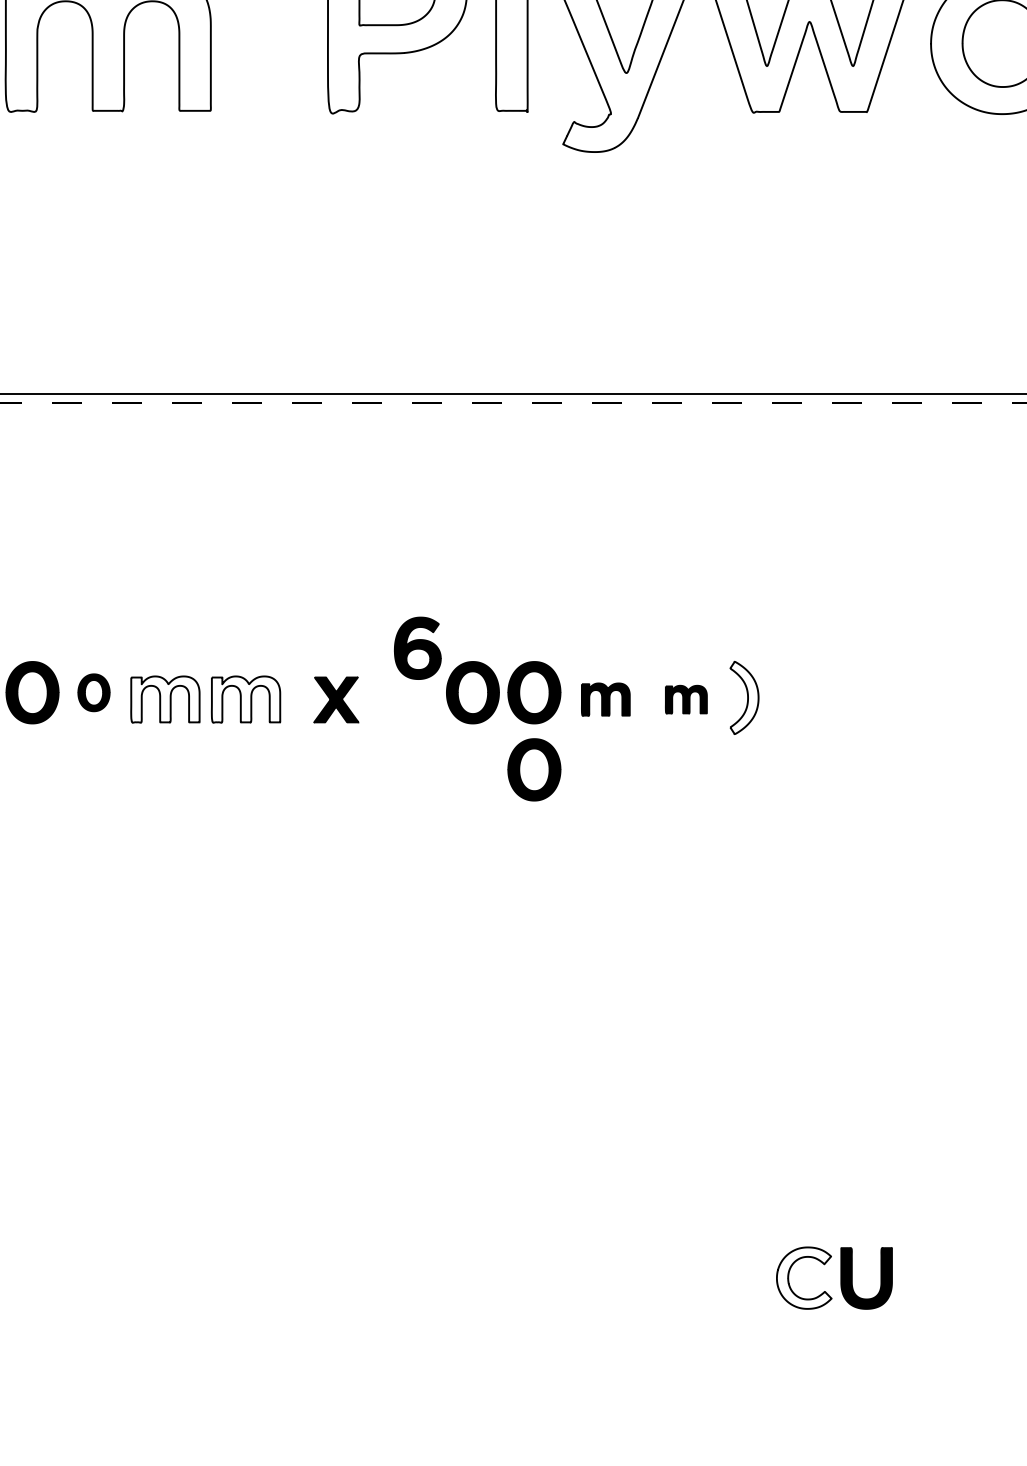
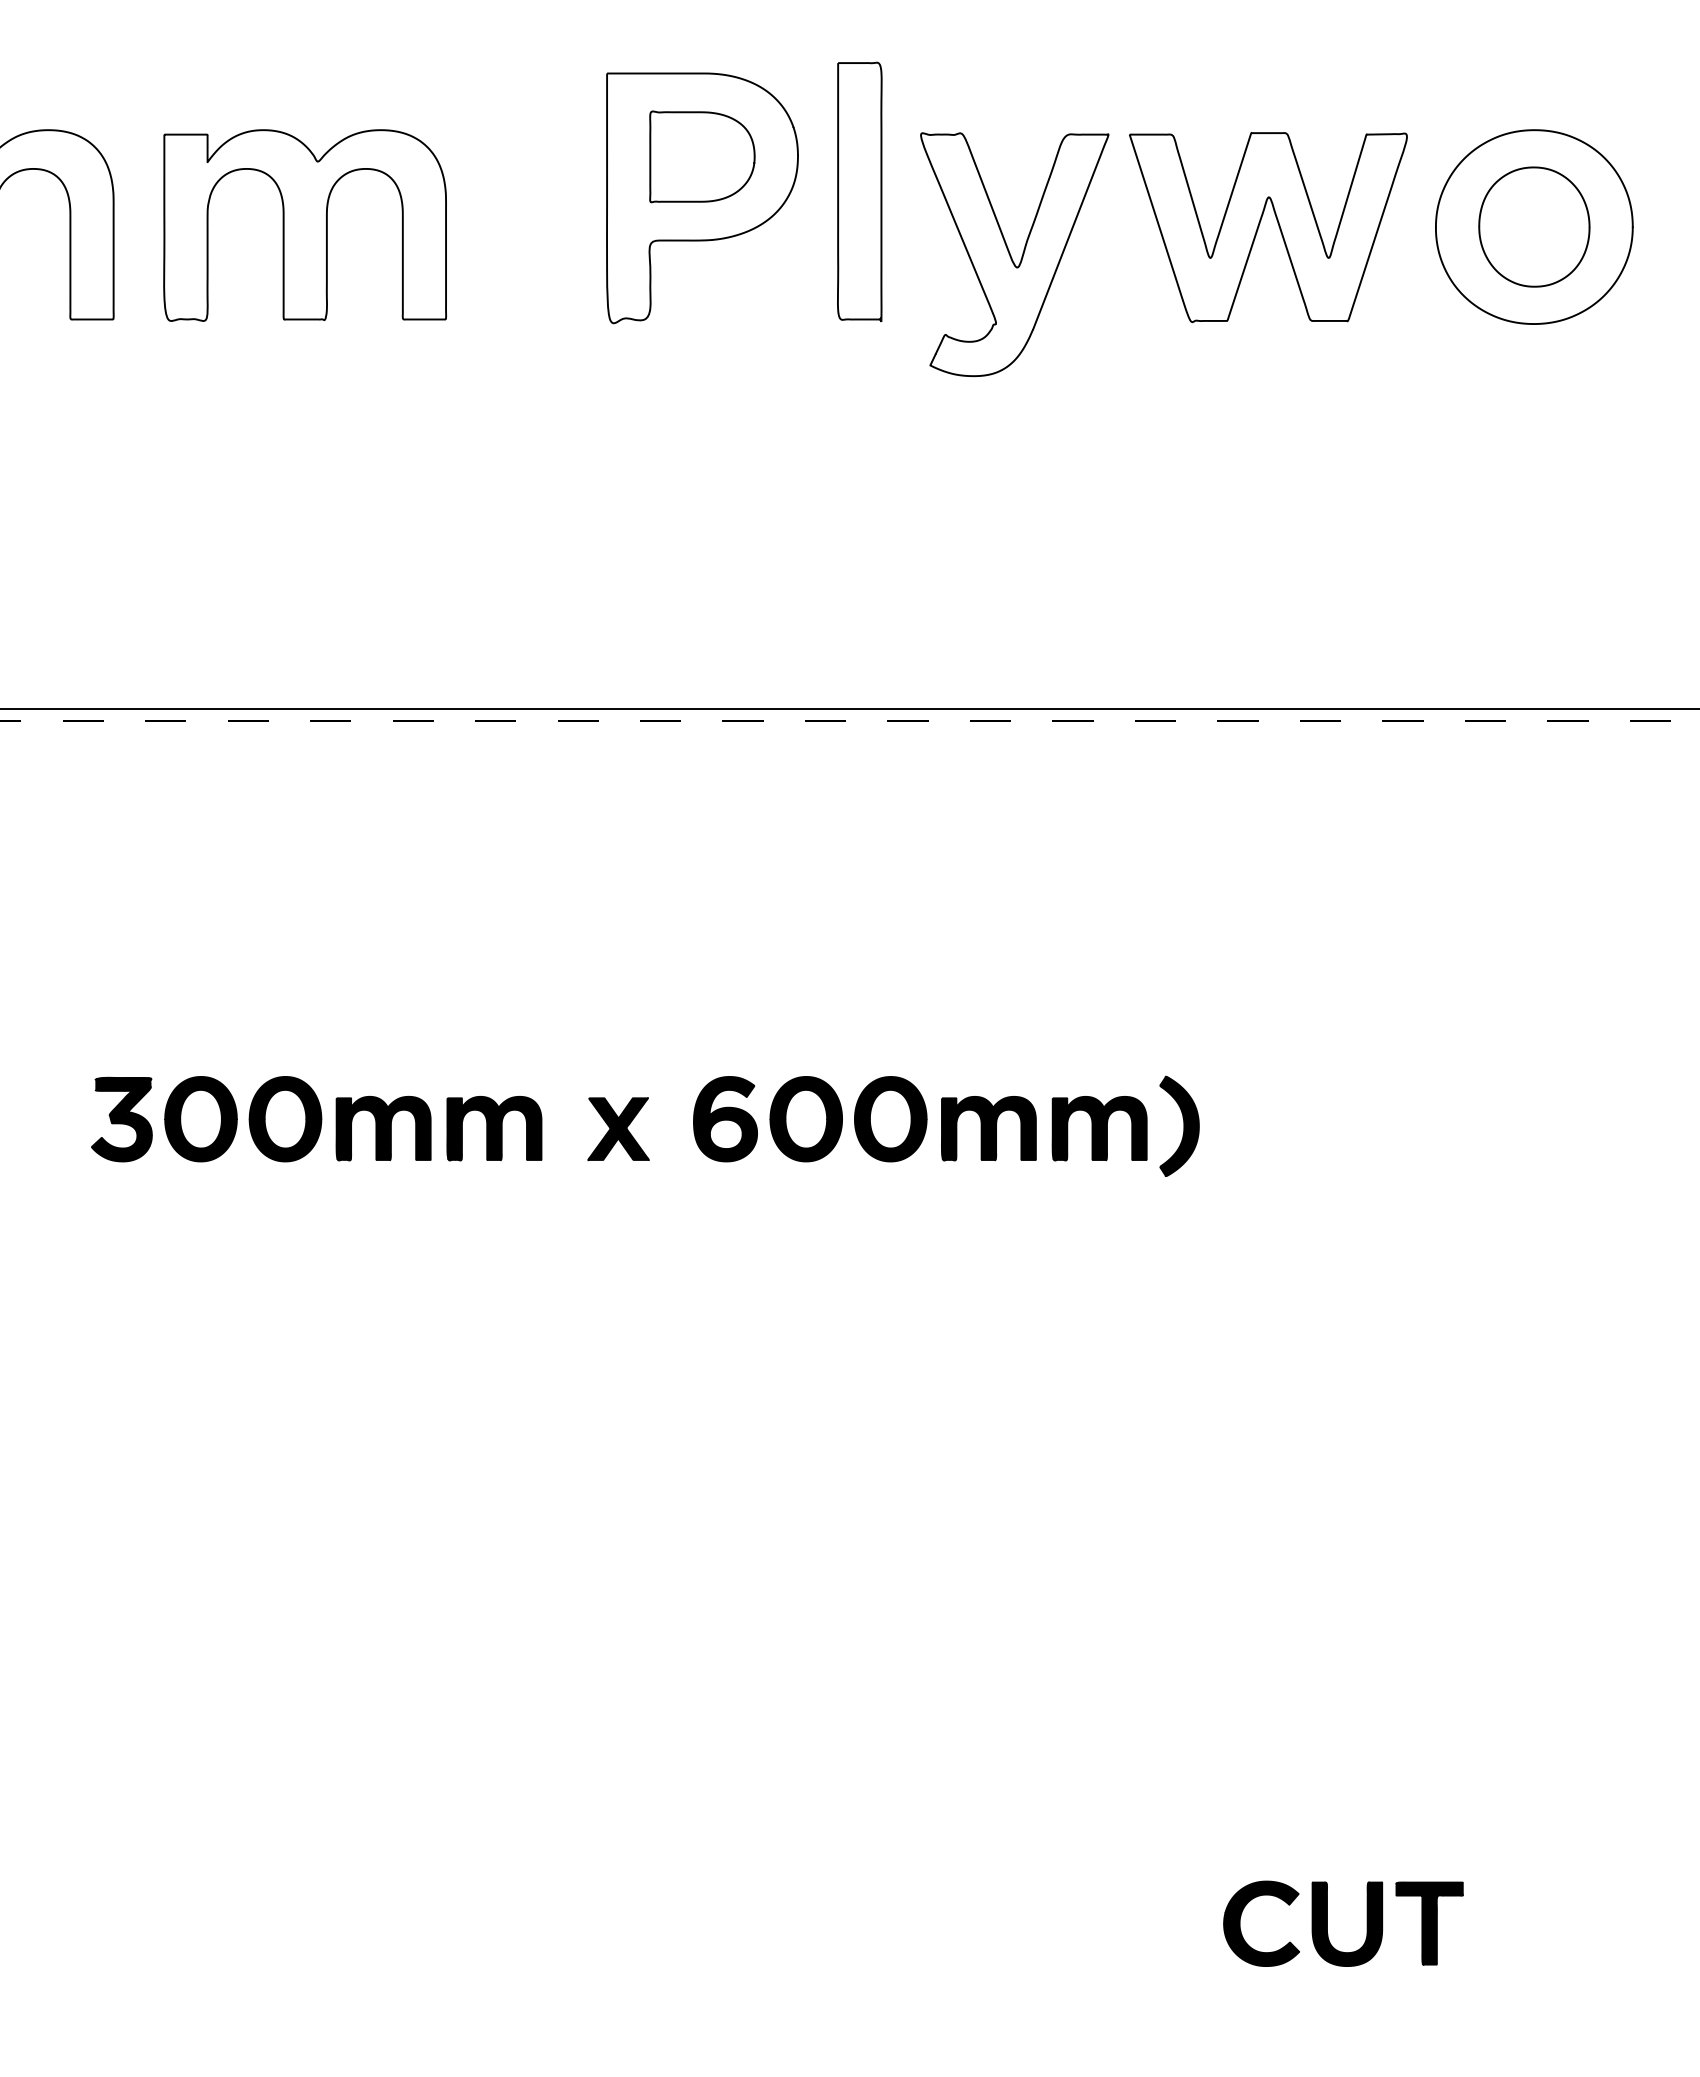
part: (417, 648) -> (725, 1119), moved
part: (94, 692) -> (285, 1119), size x1.67
fill: (165, 698) -> (383, 1127), added
fill: (246, 698) -> (494, 1127), added
fill: (744, 698) -> (1179, 1126), added
part: (605, 699) -> (988, 1128), size x1.43
part: (686, 699) -> (1099, 1128), size x1.67
part: (534, 770) -> (890, 1225), removed
fill: (804, 1277) -> (1261, 1923), added
part: (926, 1277) -> (1429, 1923), added

